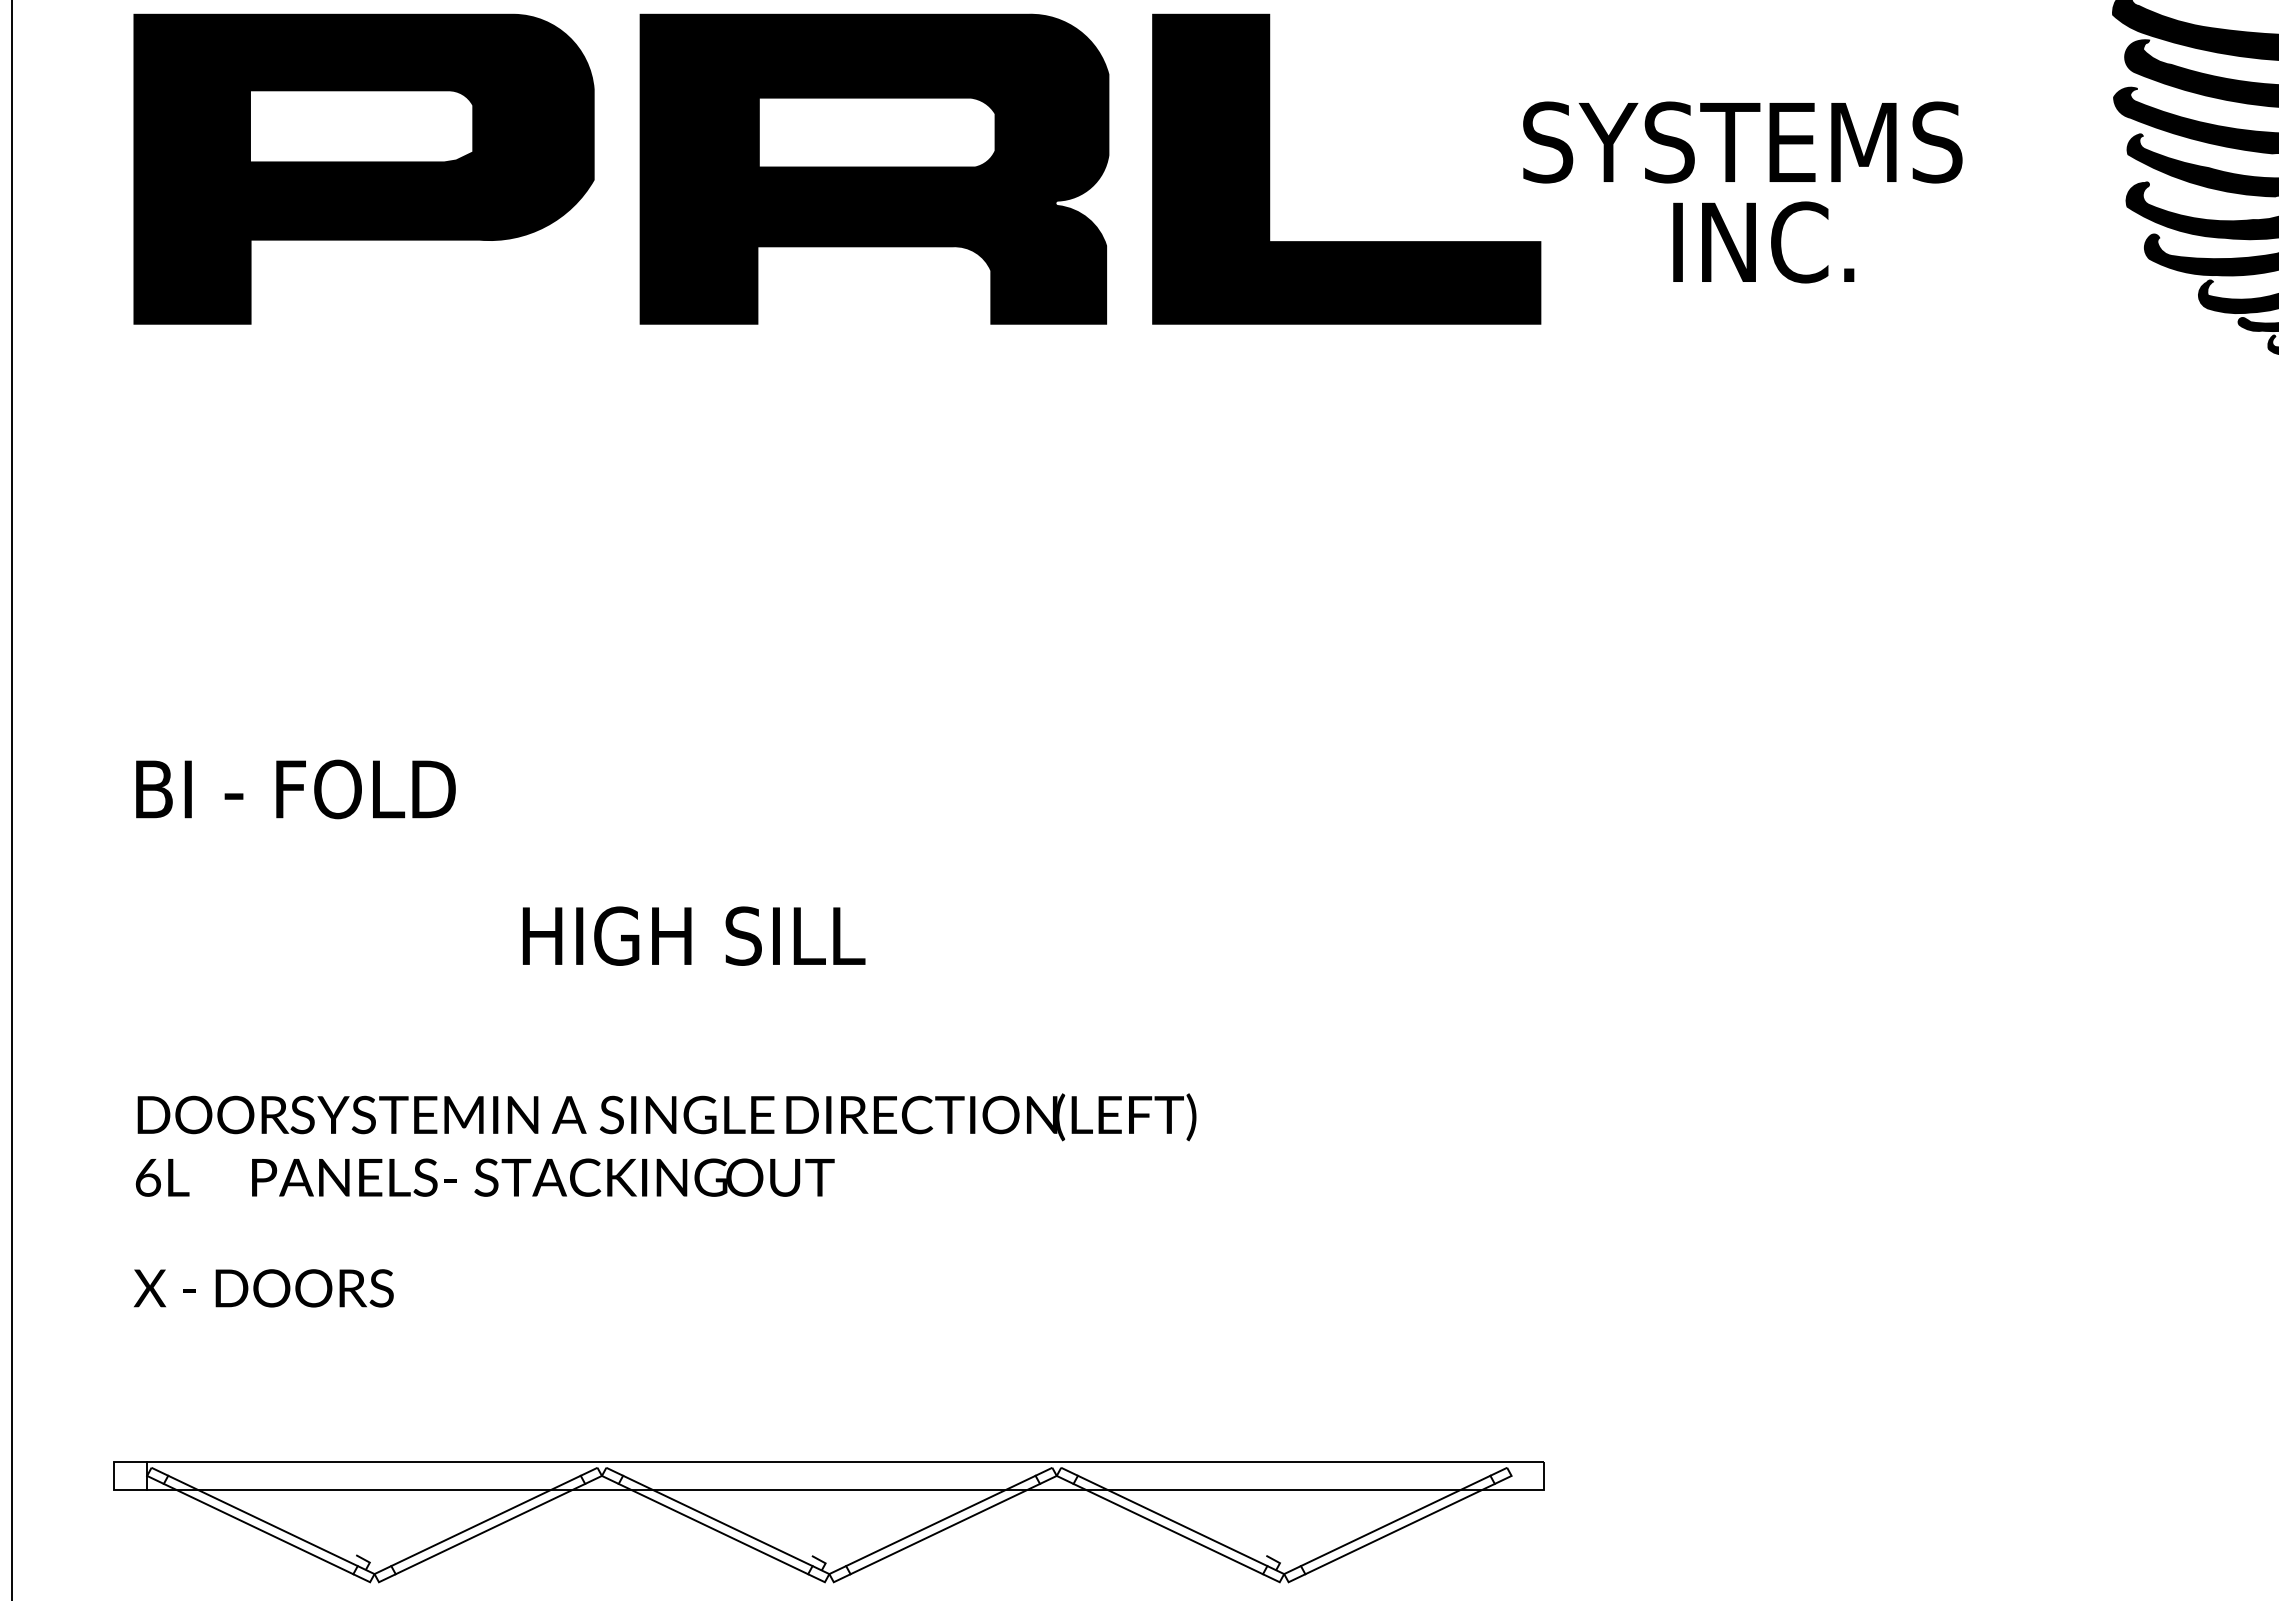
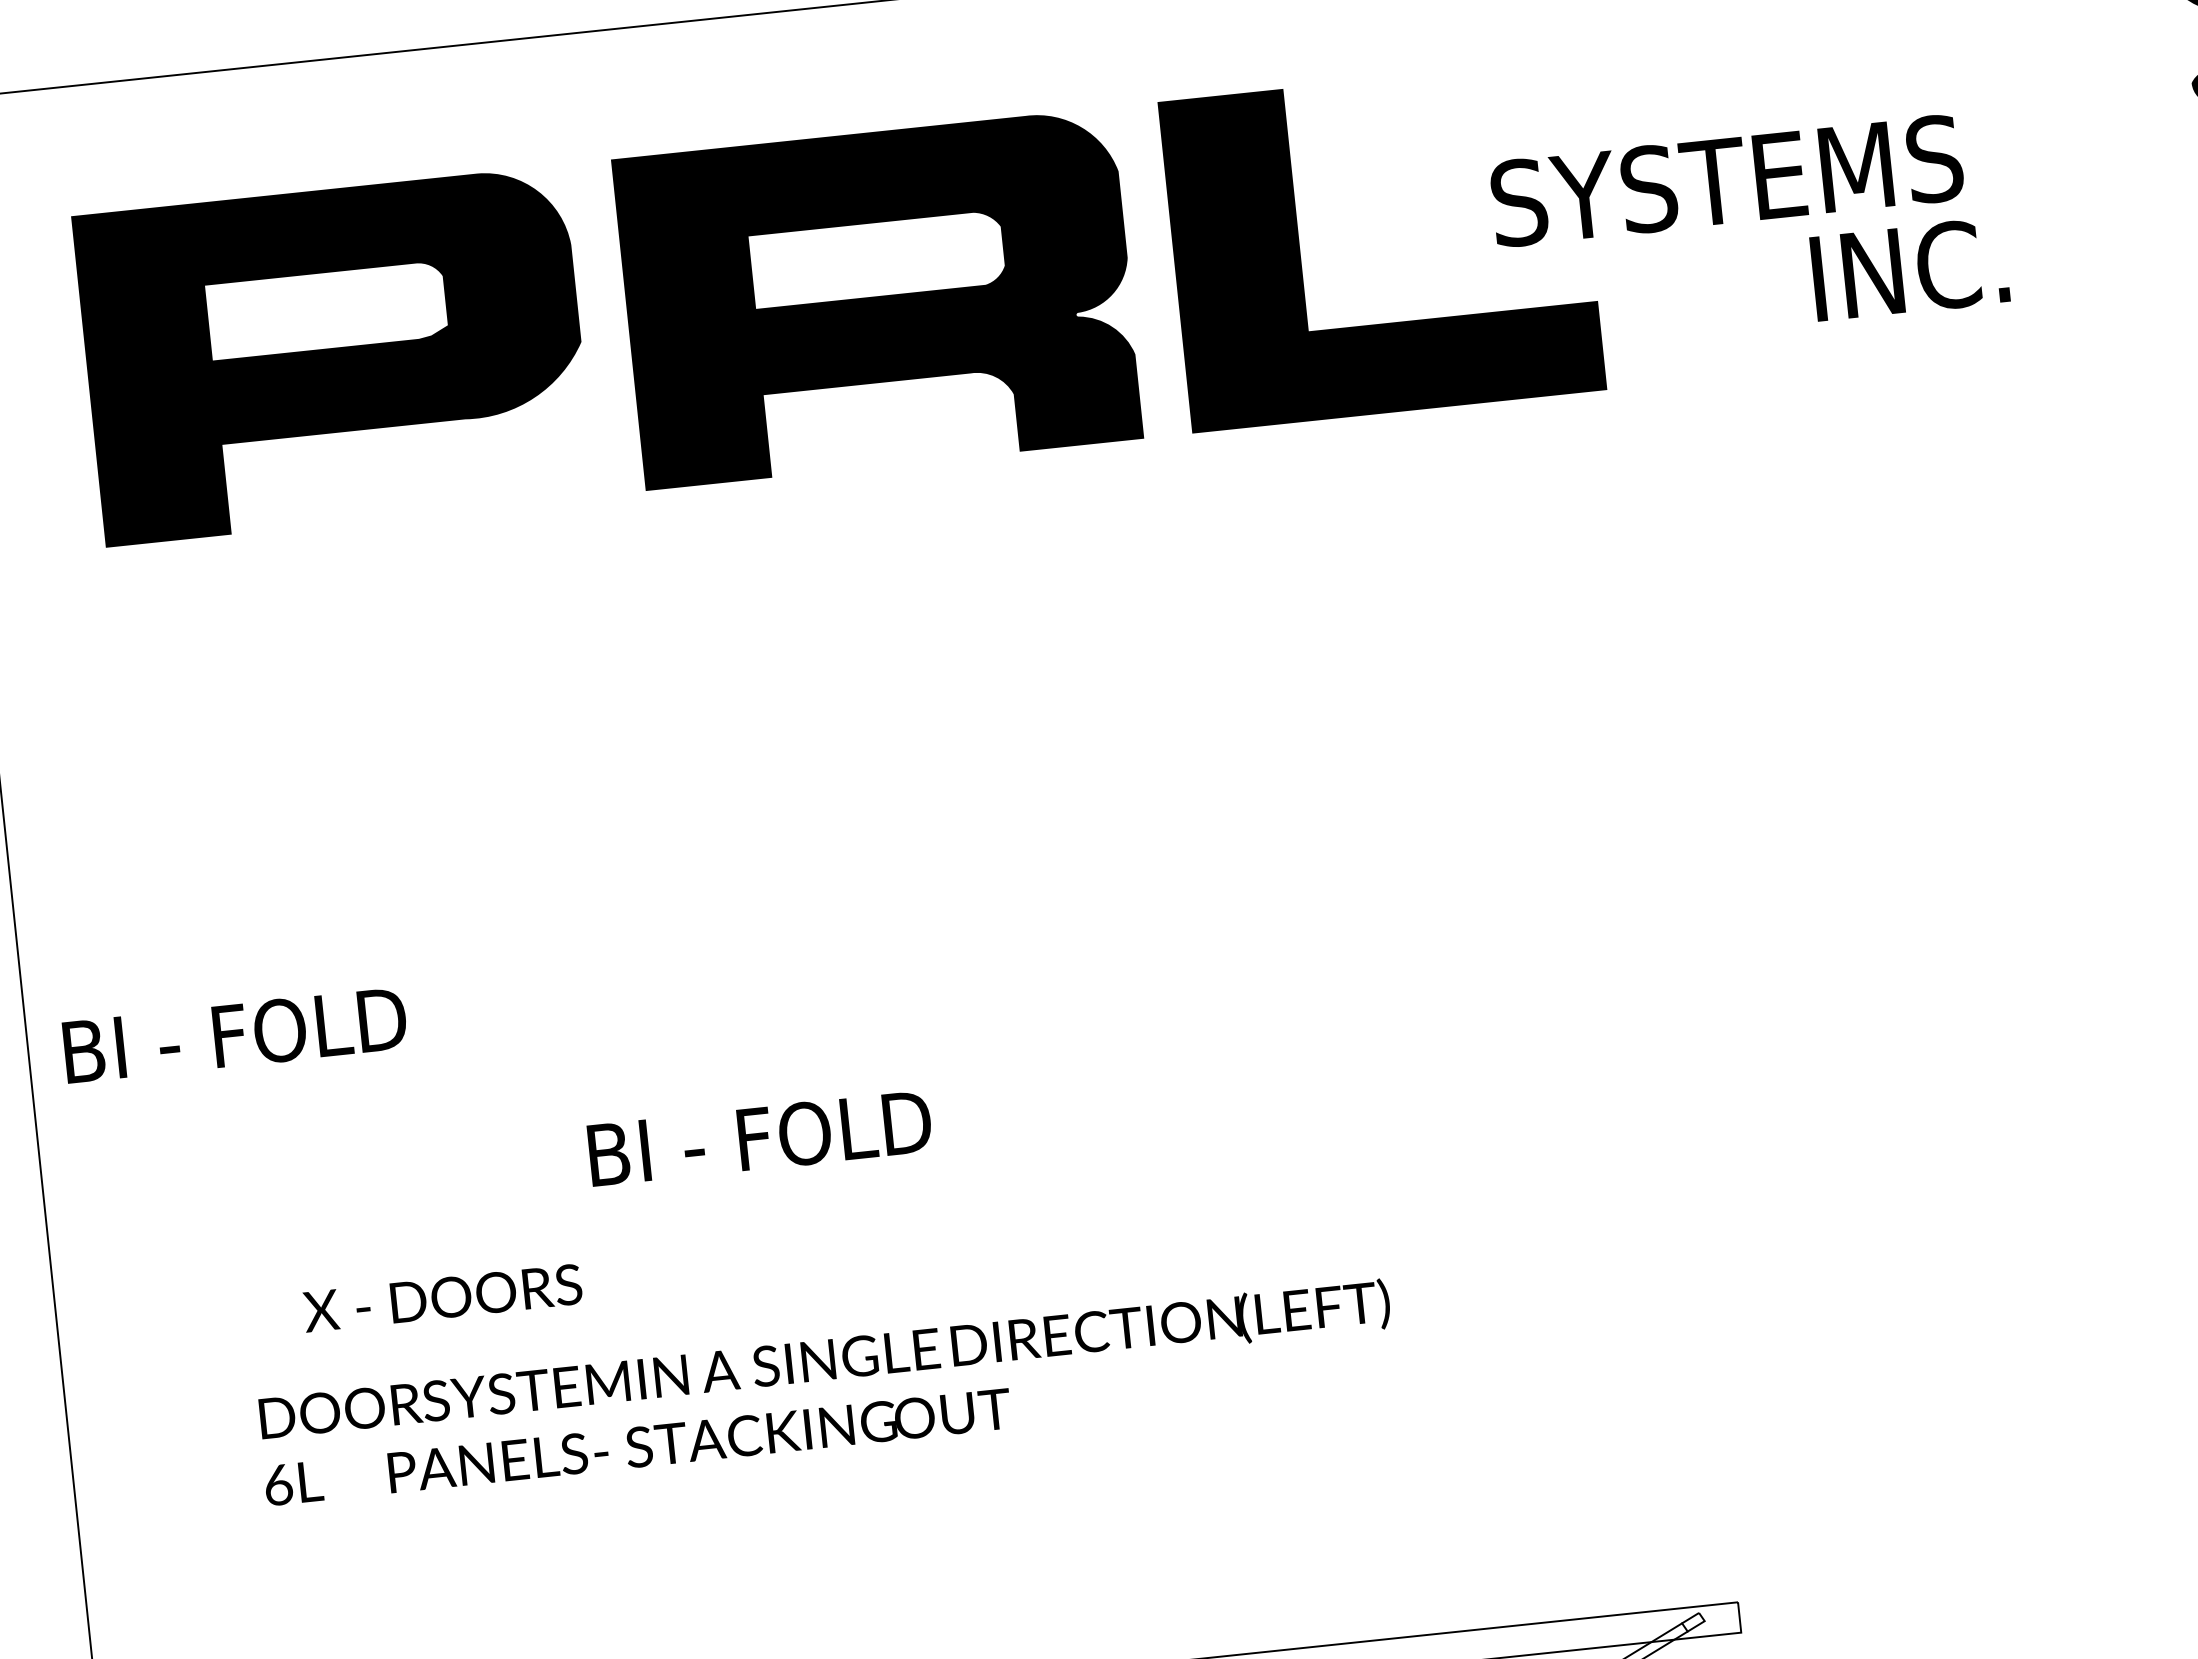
text: (1742, 142) -> (1726, 180), moved
text: (1763, 242) -> (1909, 269), moved
text: (295, 789) -> (234, 1035), moved
text: (697, 935) -> (775, 1136), HIGH SILL -> BI - FOLD
text: (665, 1144) -> (826, 1391), moved
text: (263, 1288) -> (442, 1298), moved

